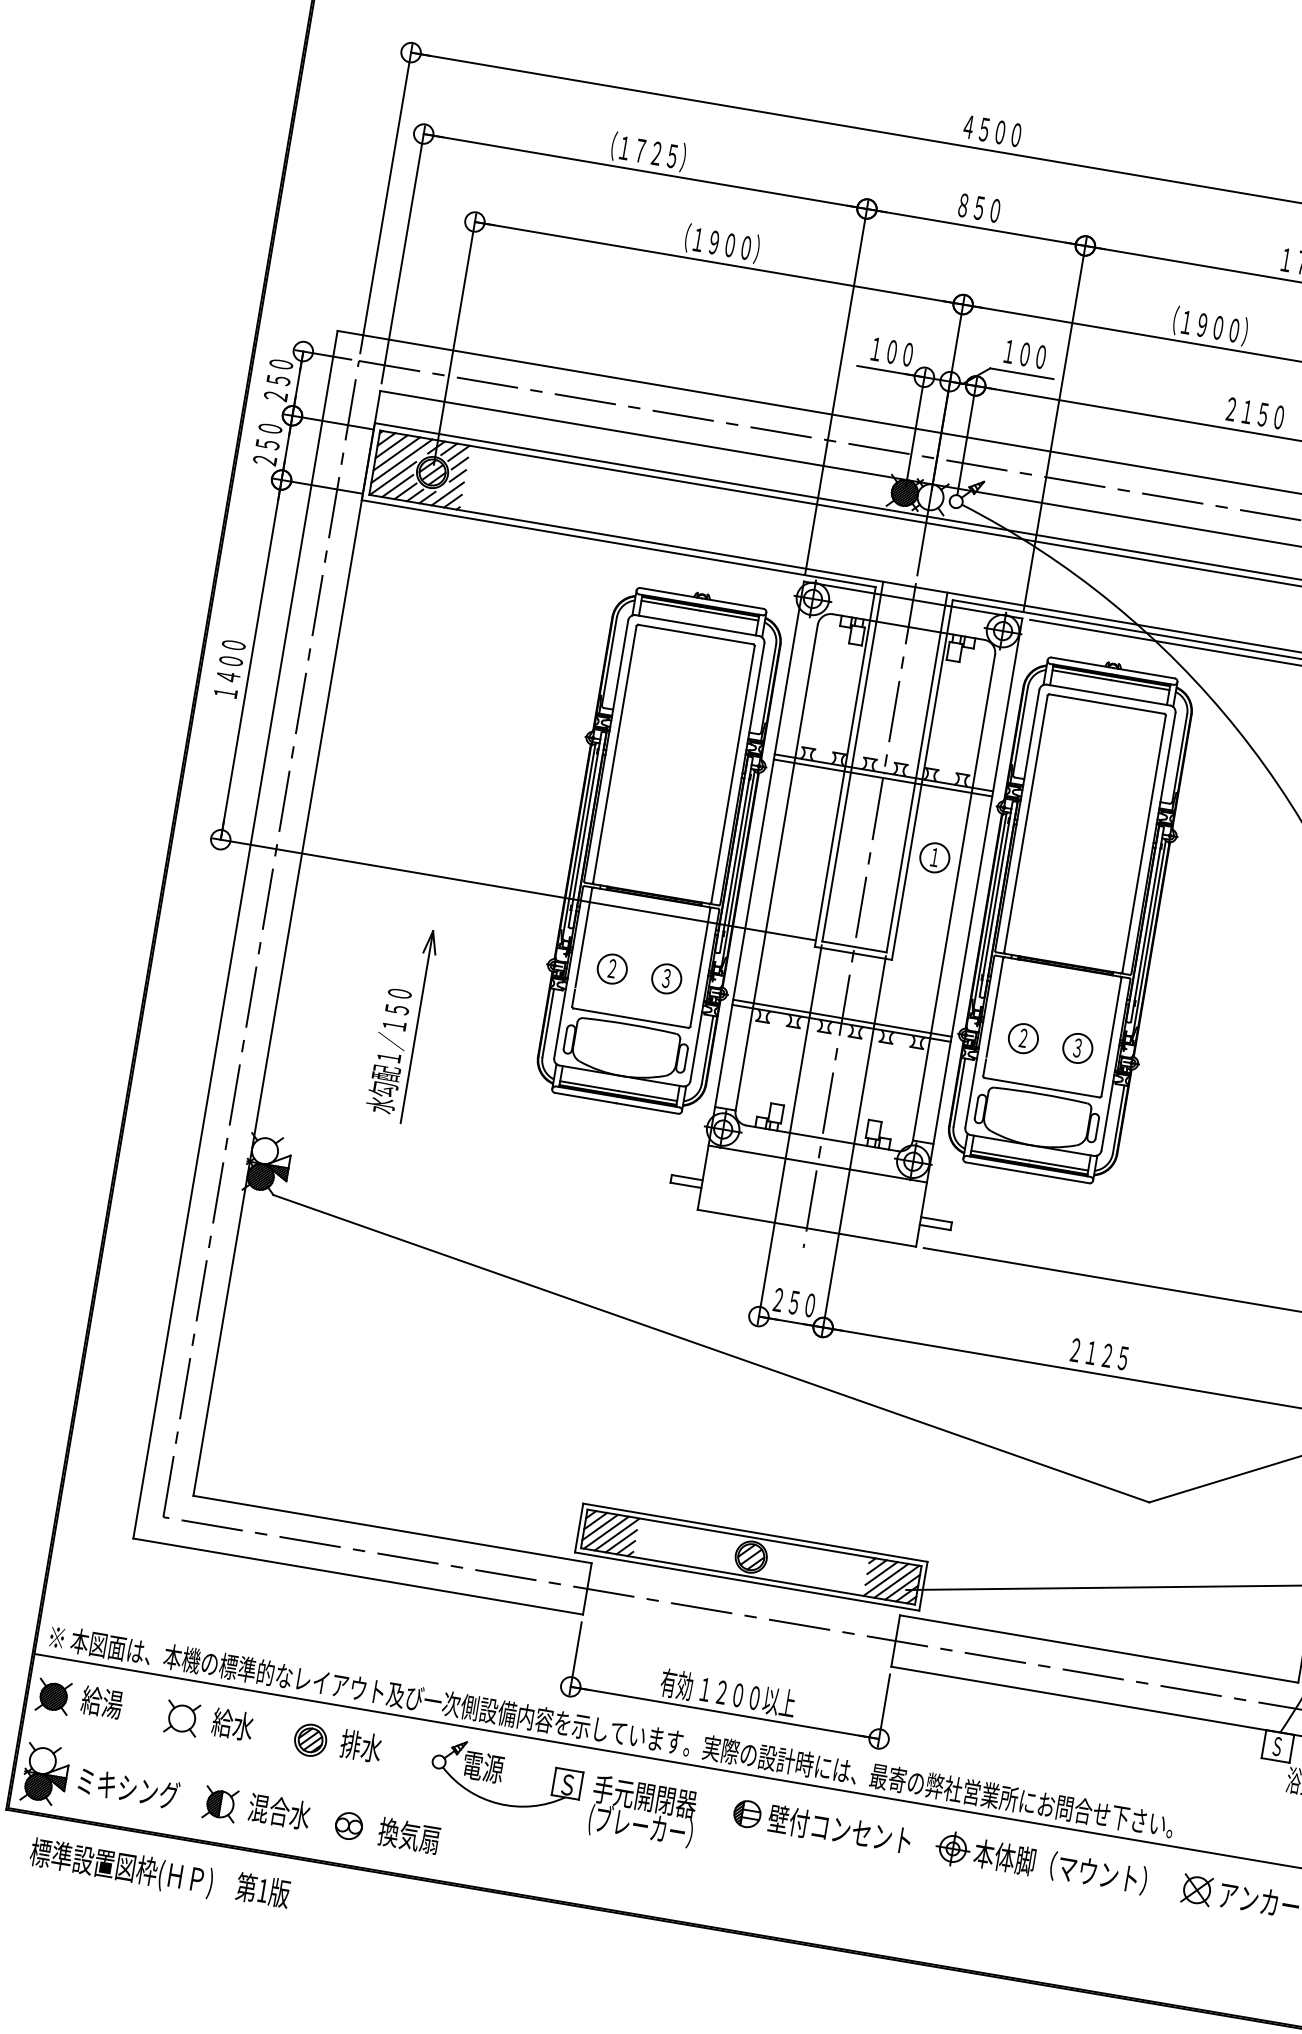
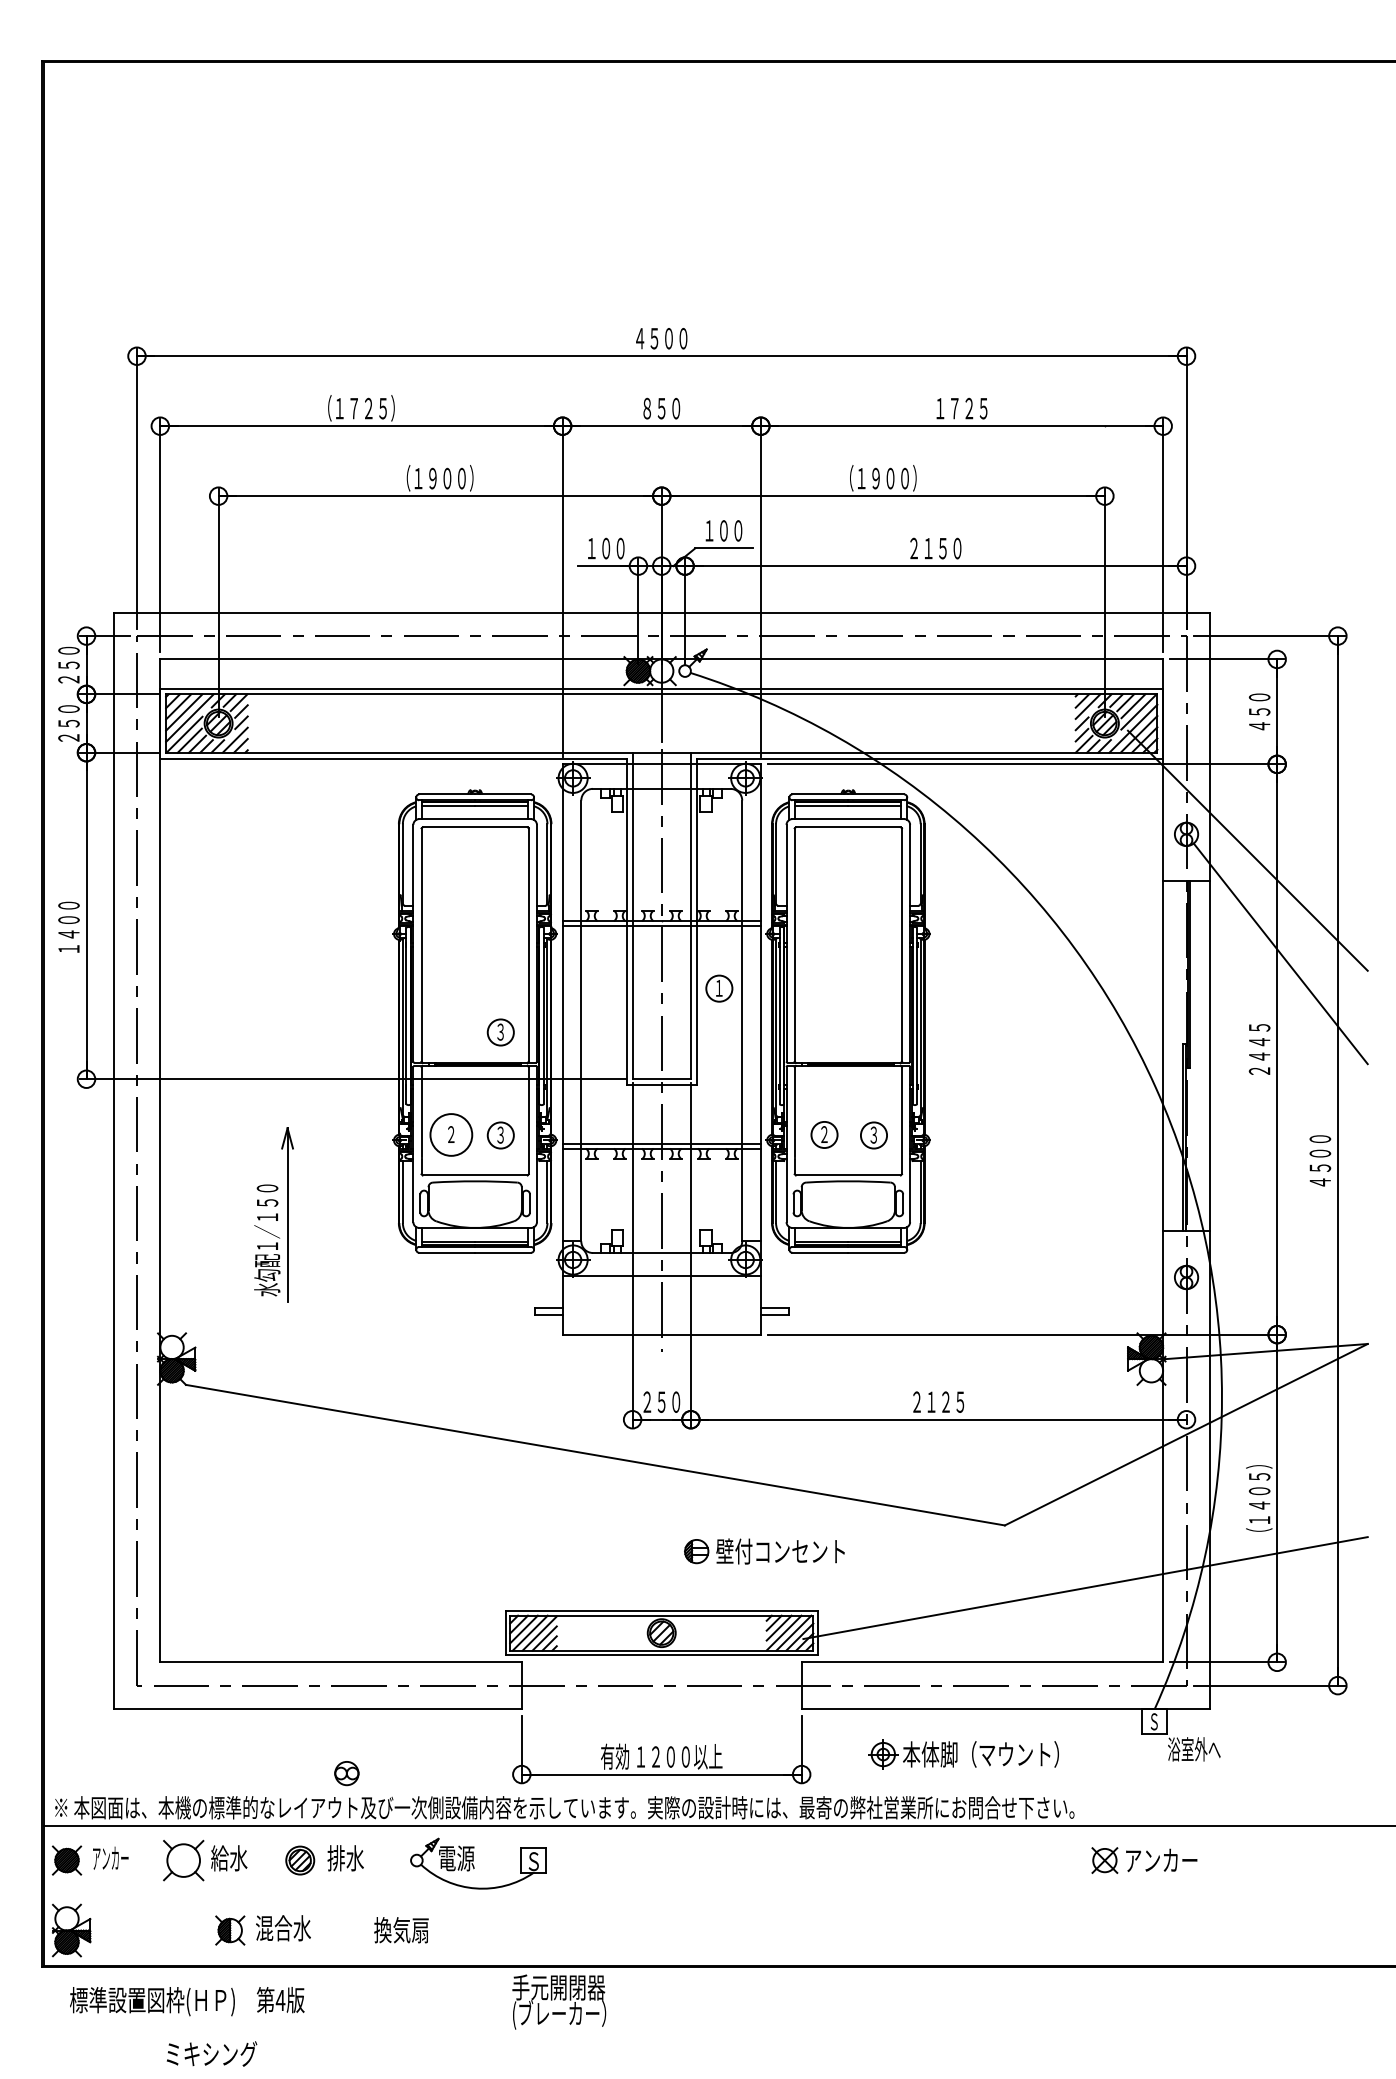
part: (685, 865) -> (500, 1032), added
circle: (612, 968) -> (451, 1134), size x1.6
text: (101, 1702) -> (110, 1858), 給湯 -> アンカー
part: (182, 1718) -> (183, 1860), size x1.4
text: (128, 1787) -> (211, 2053), moved
text: (643, 1812) -> (559, 2001), moved
part: (348, 1825) -> (346, 1773), moved
part: (822, 1826) -> (764, 1551), moved
part: (1041, 1863) -> (963, 1754), moved
text: (262, 1890) -> (280, 2000), 1 -> 4

